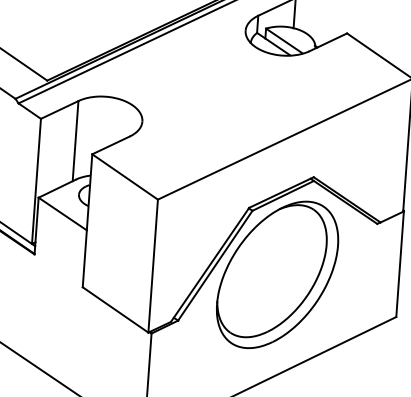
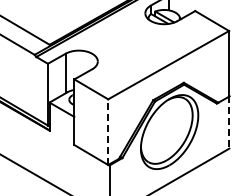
line: (400, 264) -> (229, 122), solid -> dashed
line: (153, 266) -> (108, 132), solid -> dashed

